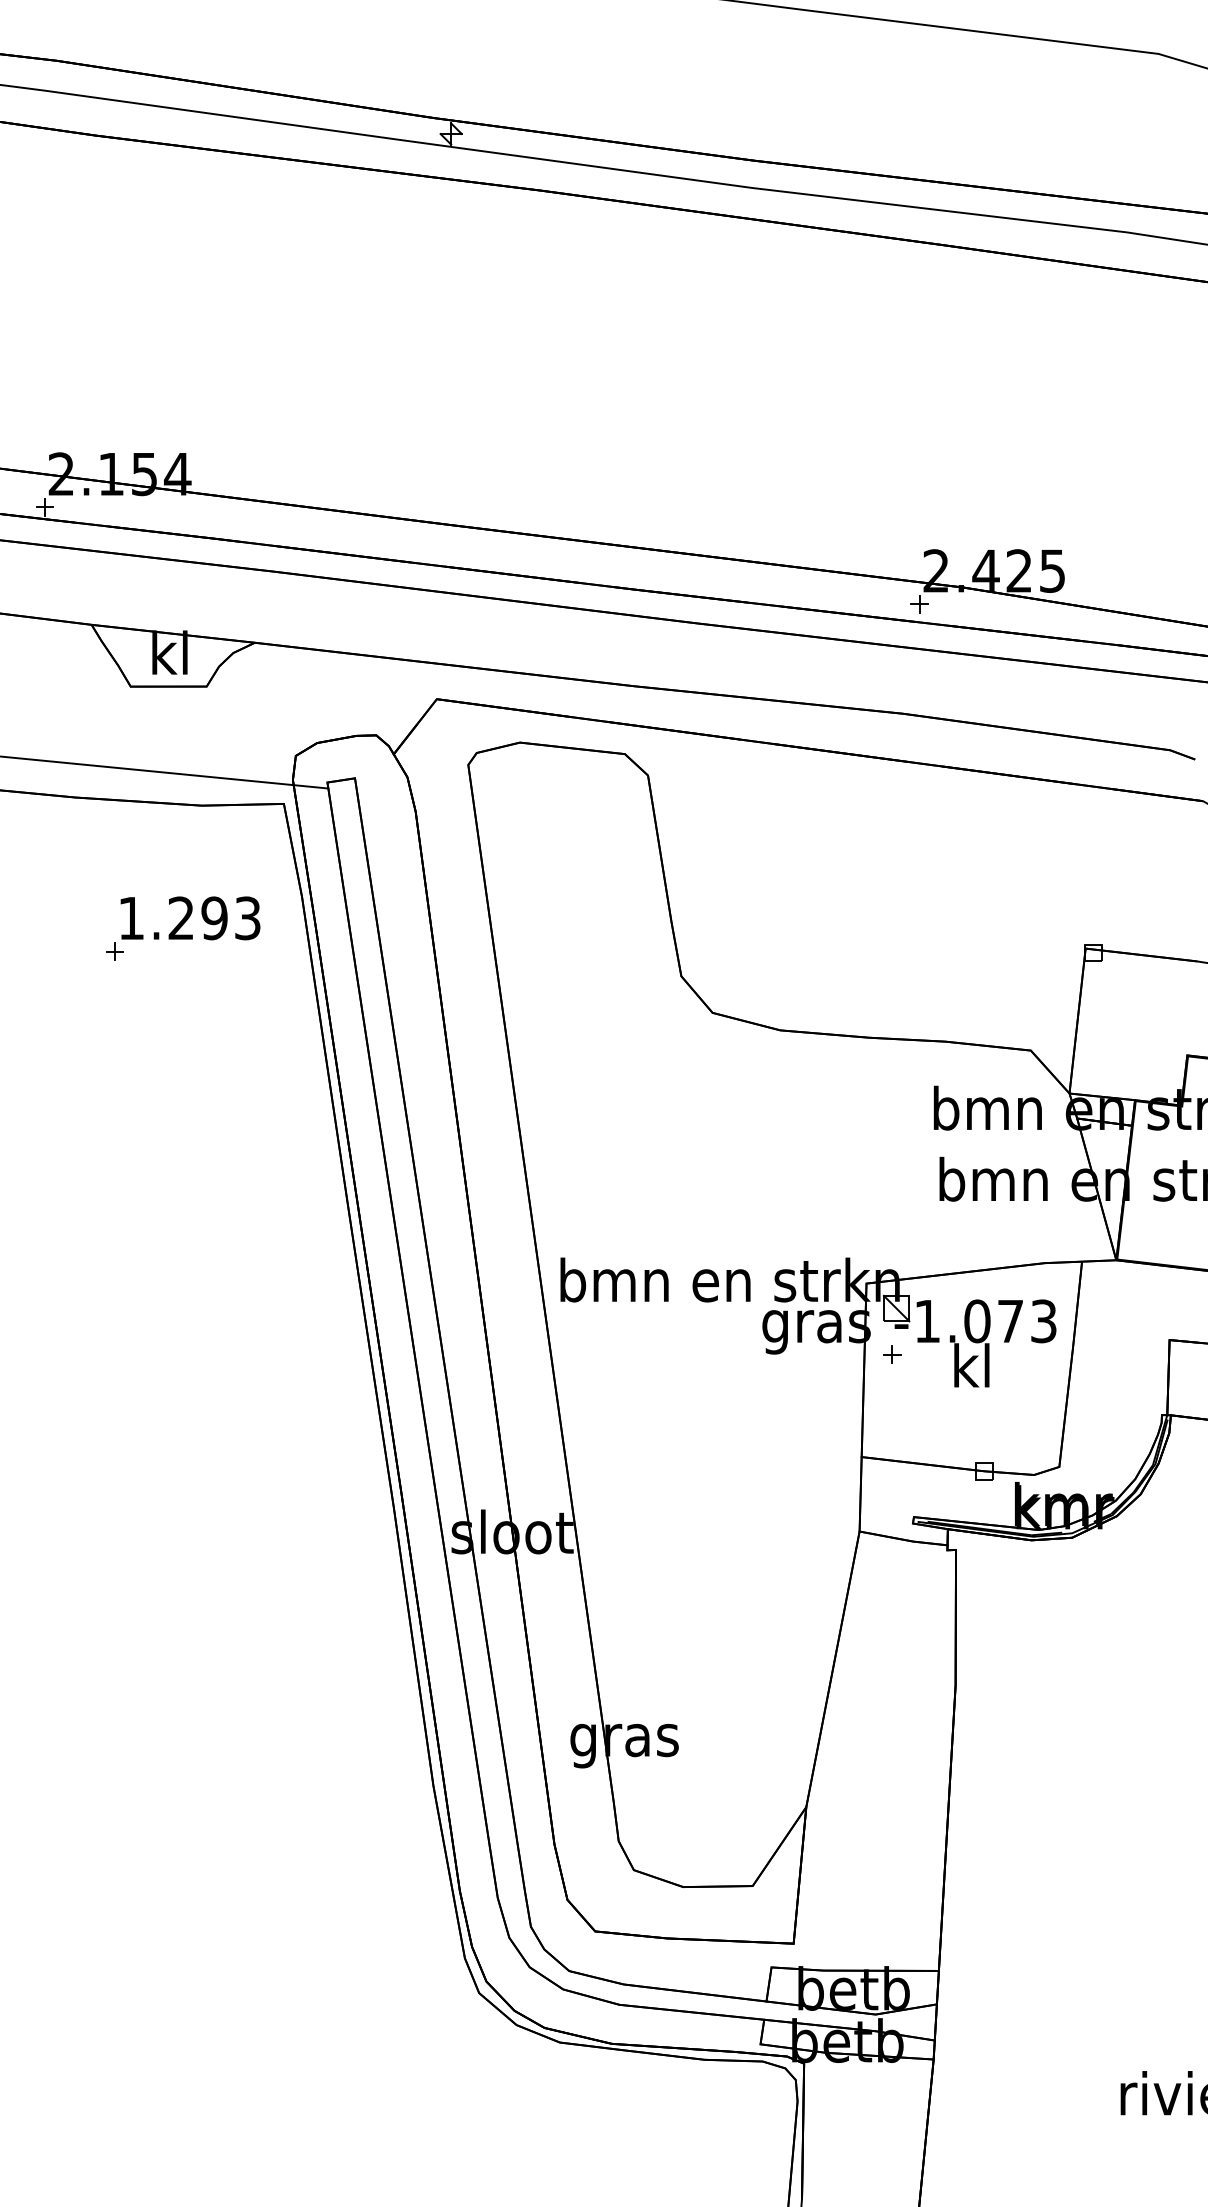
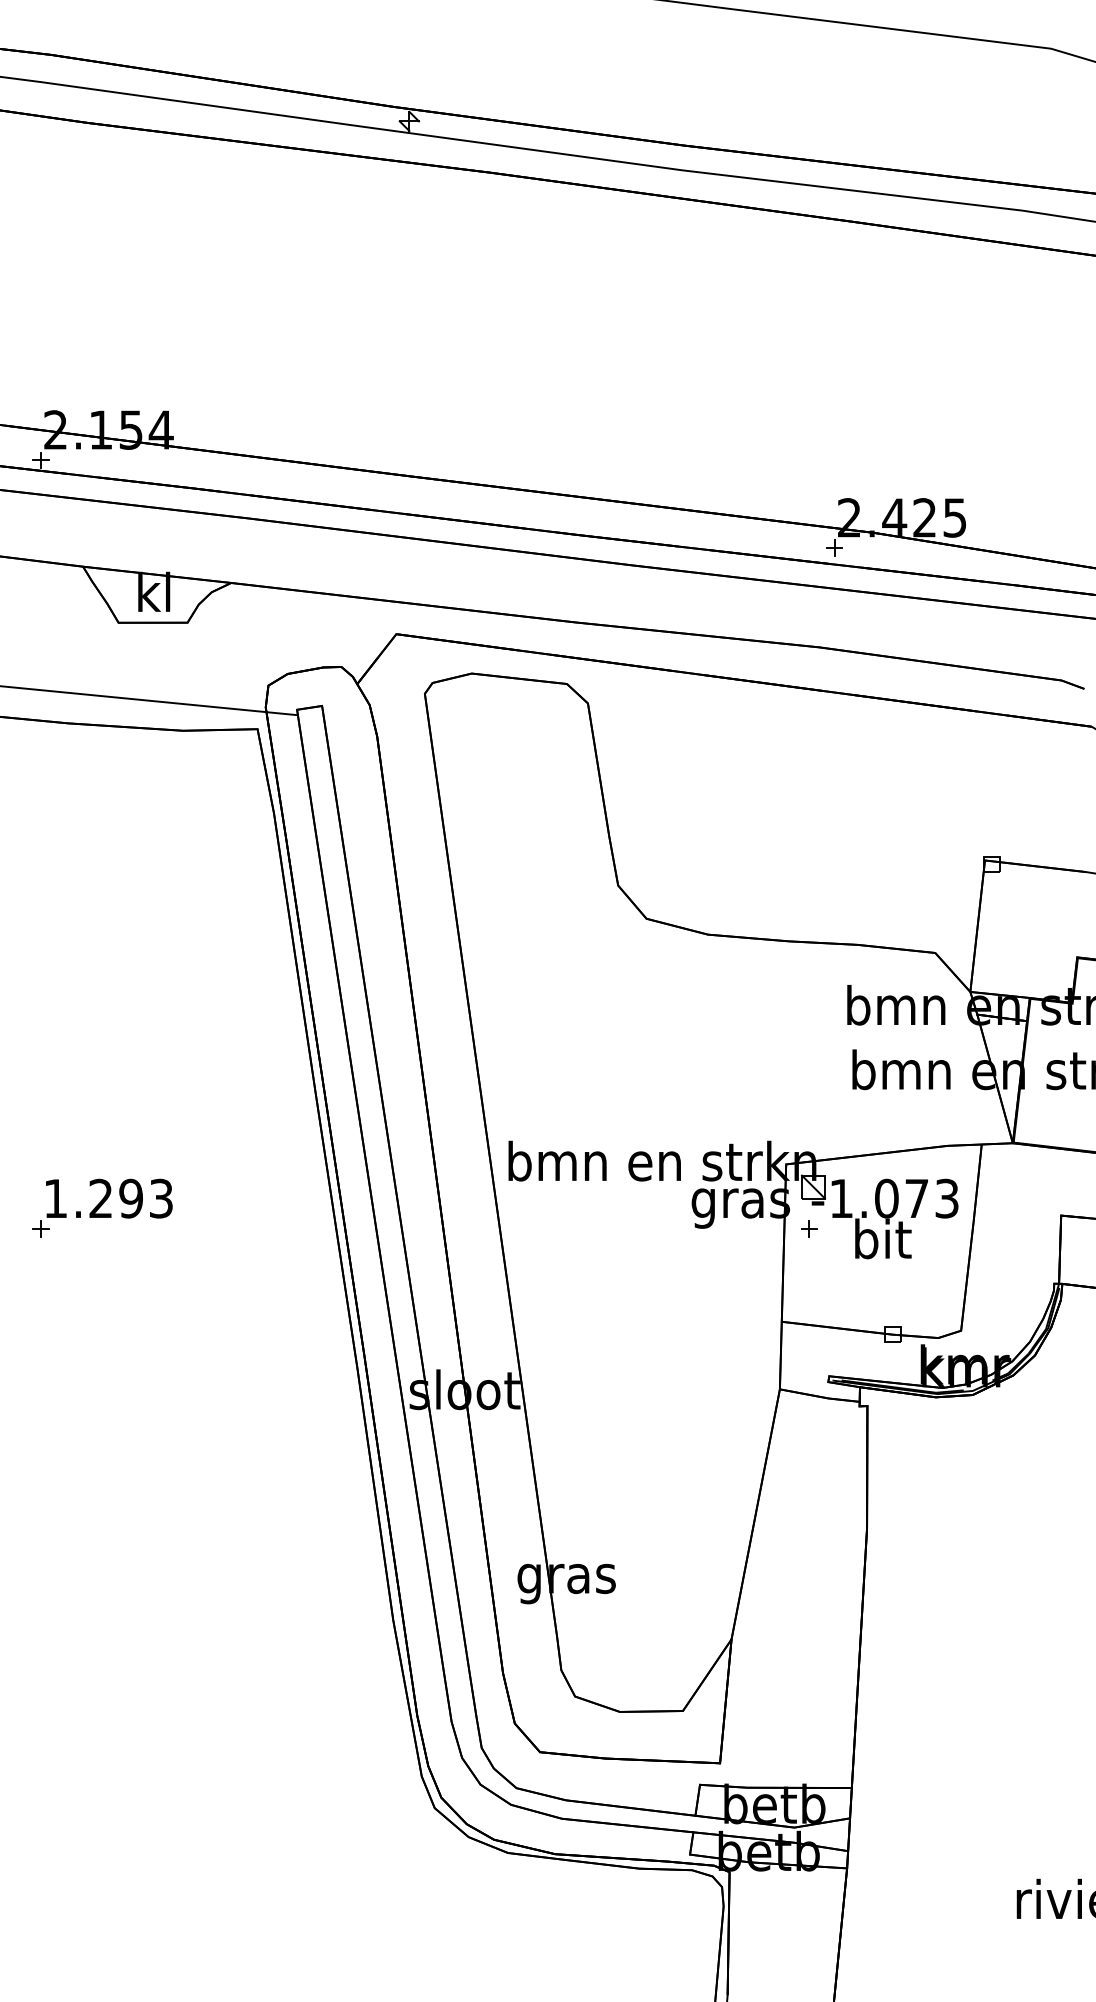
part: (183, 928) -> (102, 1207), moved
text: (973, 1365) -> (883, 1238), kl -> bit

